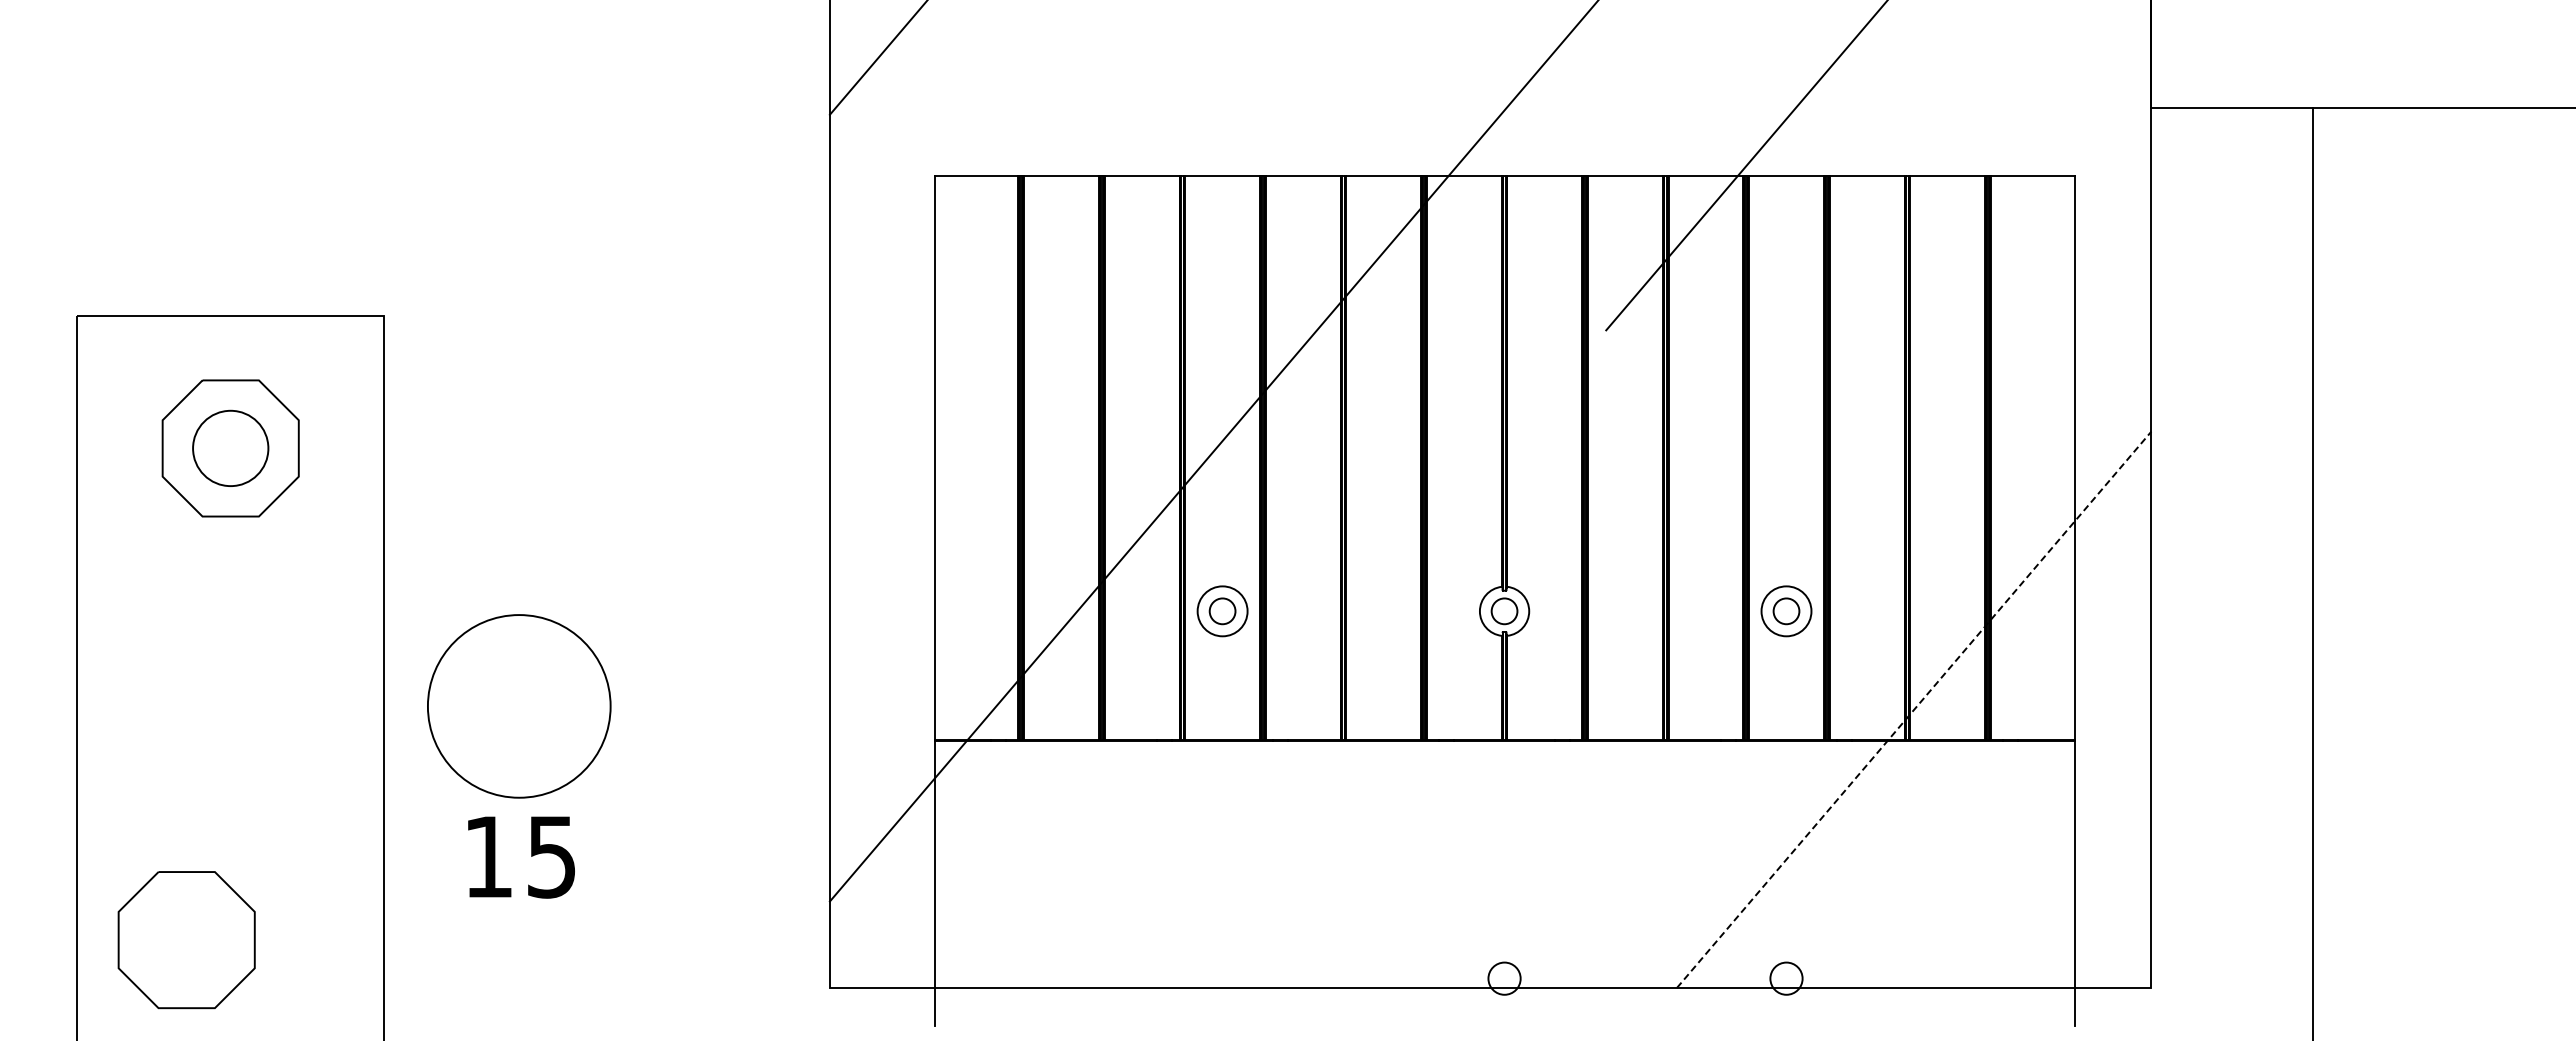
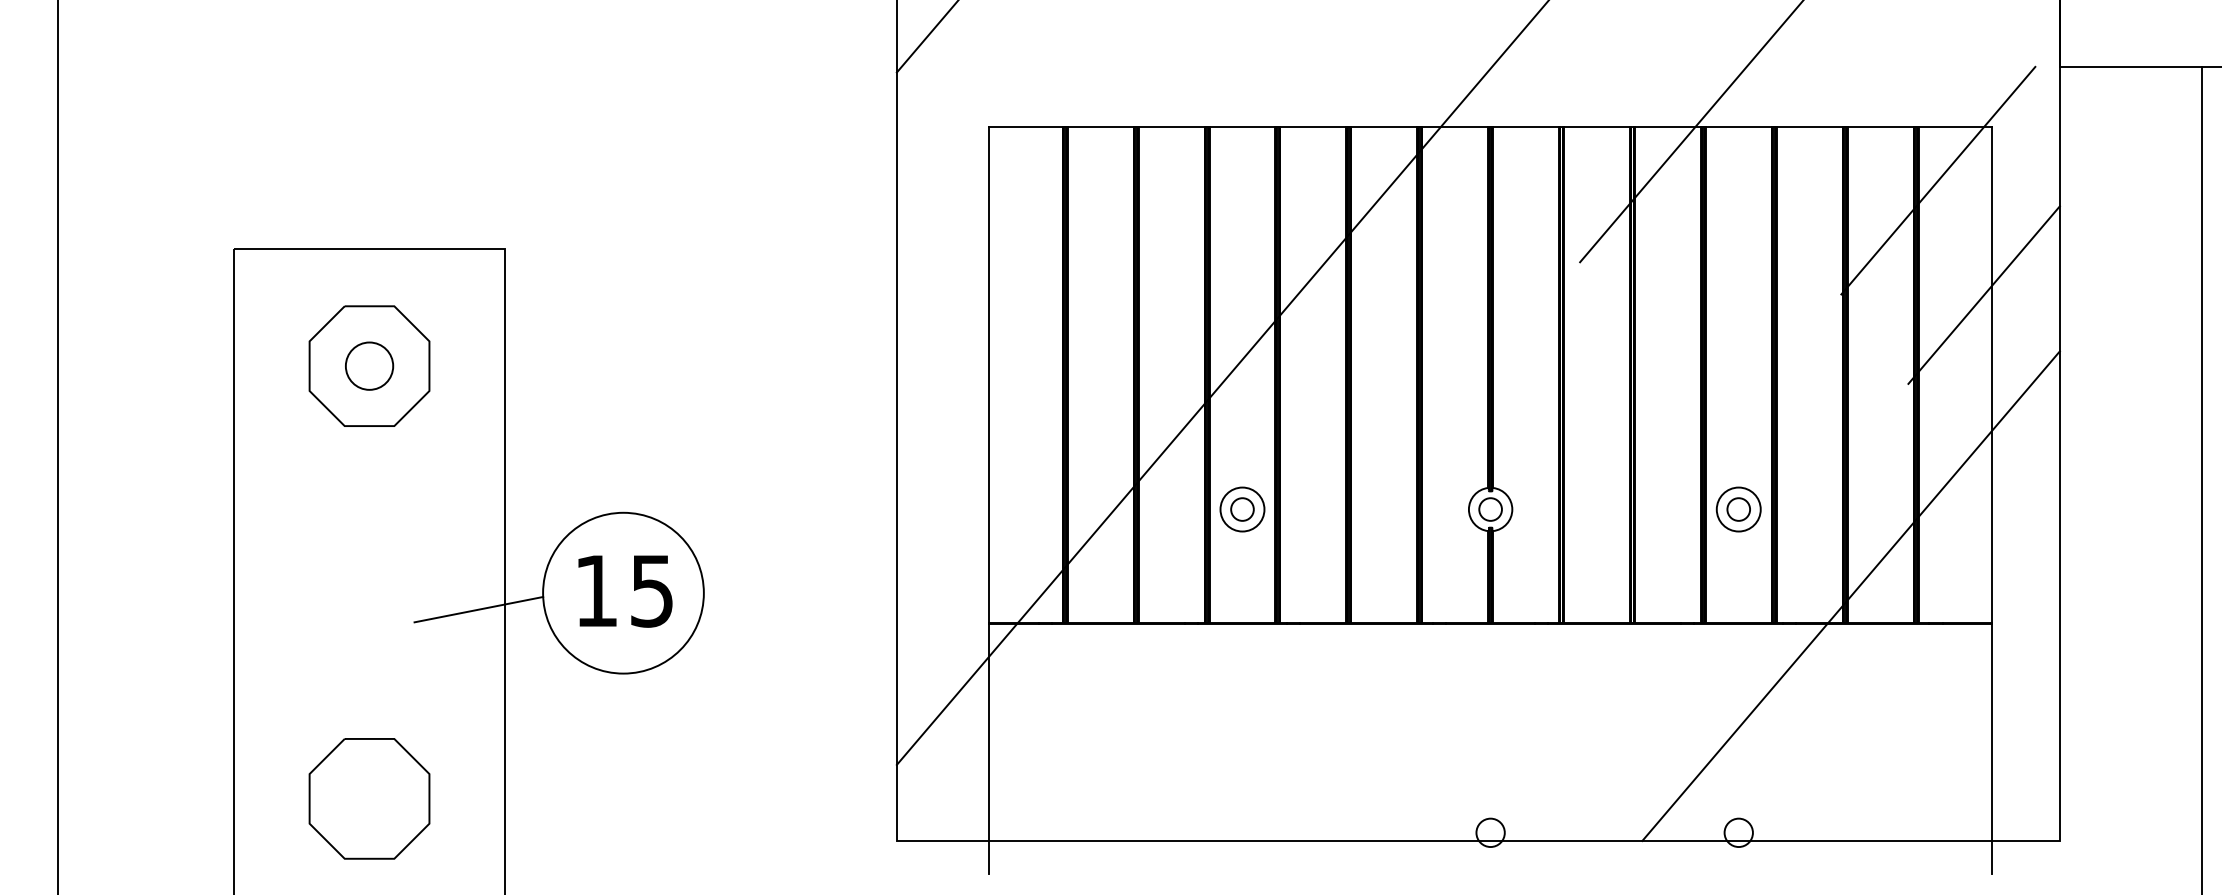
line: (2013, 237) -> (1938, 180), added
line: (2065, 367) -> (1984, 294), added
circle: (230, 448) -> (369, 366), size x0.71
line: (1914, 709) -> (1851, 595), dashed -> solid
line: (354, 724) -> (478, 609), added
text: (521, 857) -> (625, 591), moved
part: (186, 940) -> (369, 799), moved

